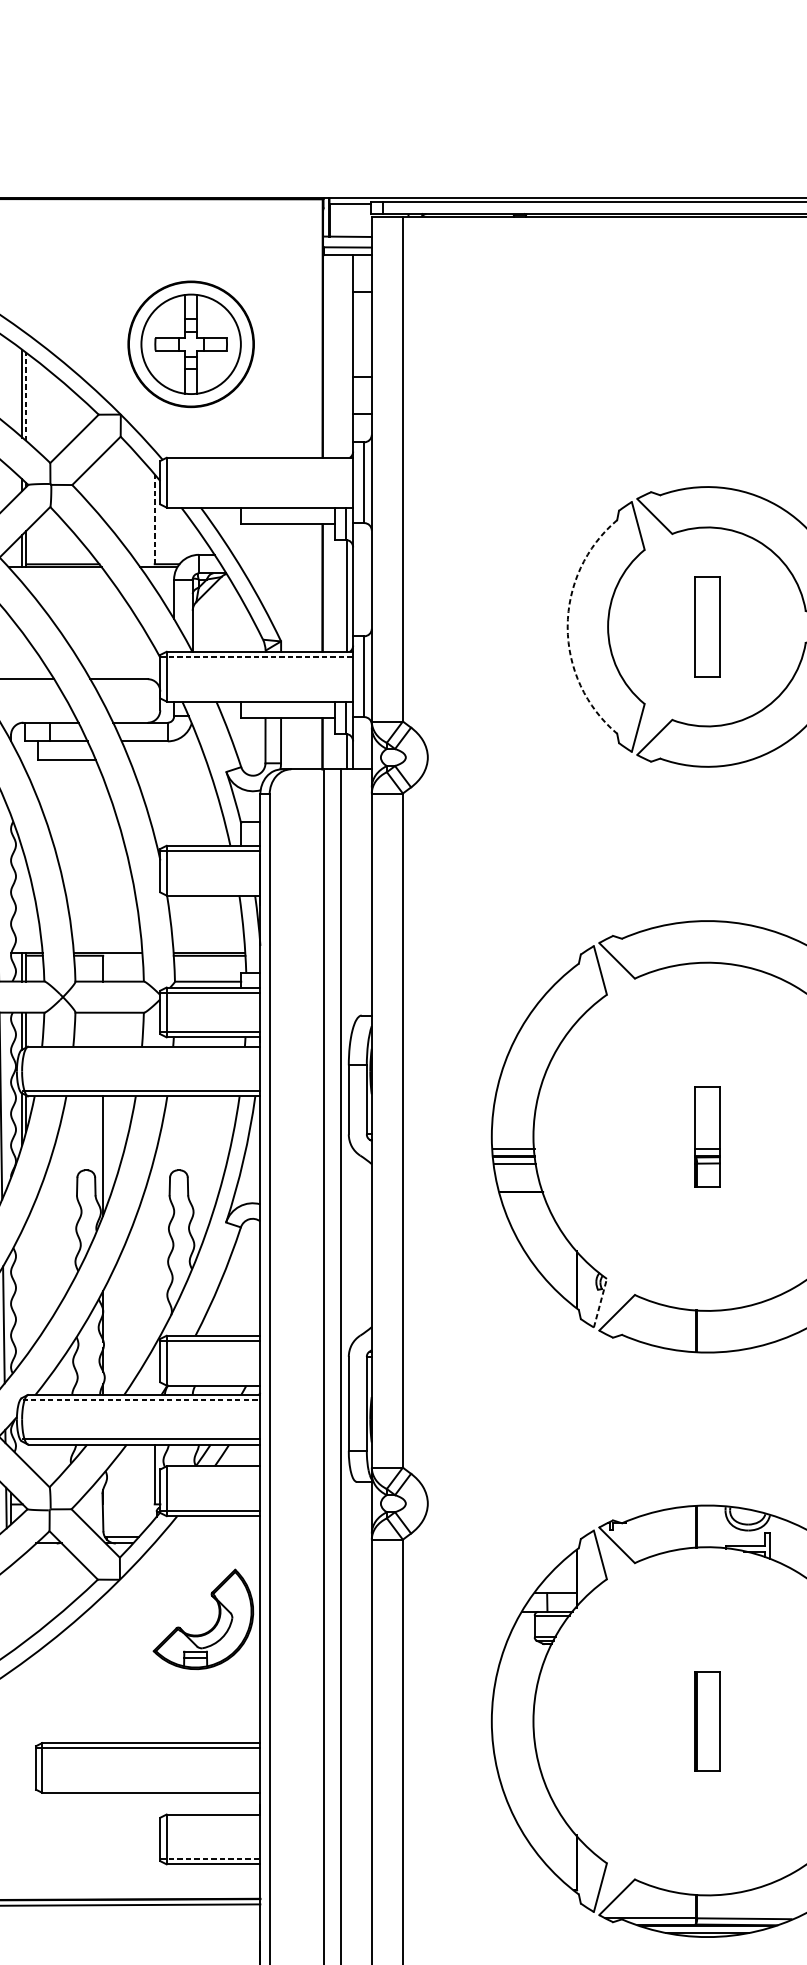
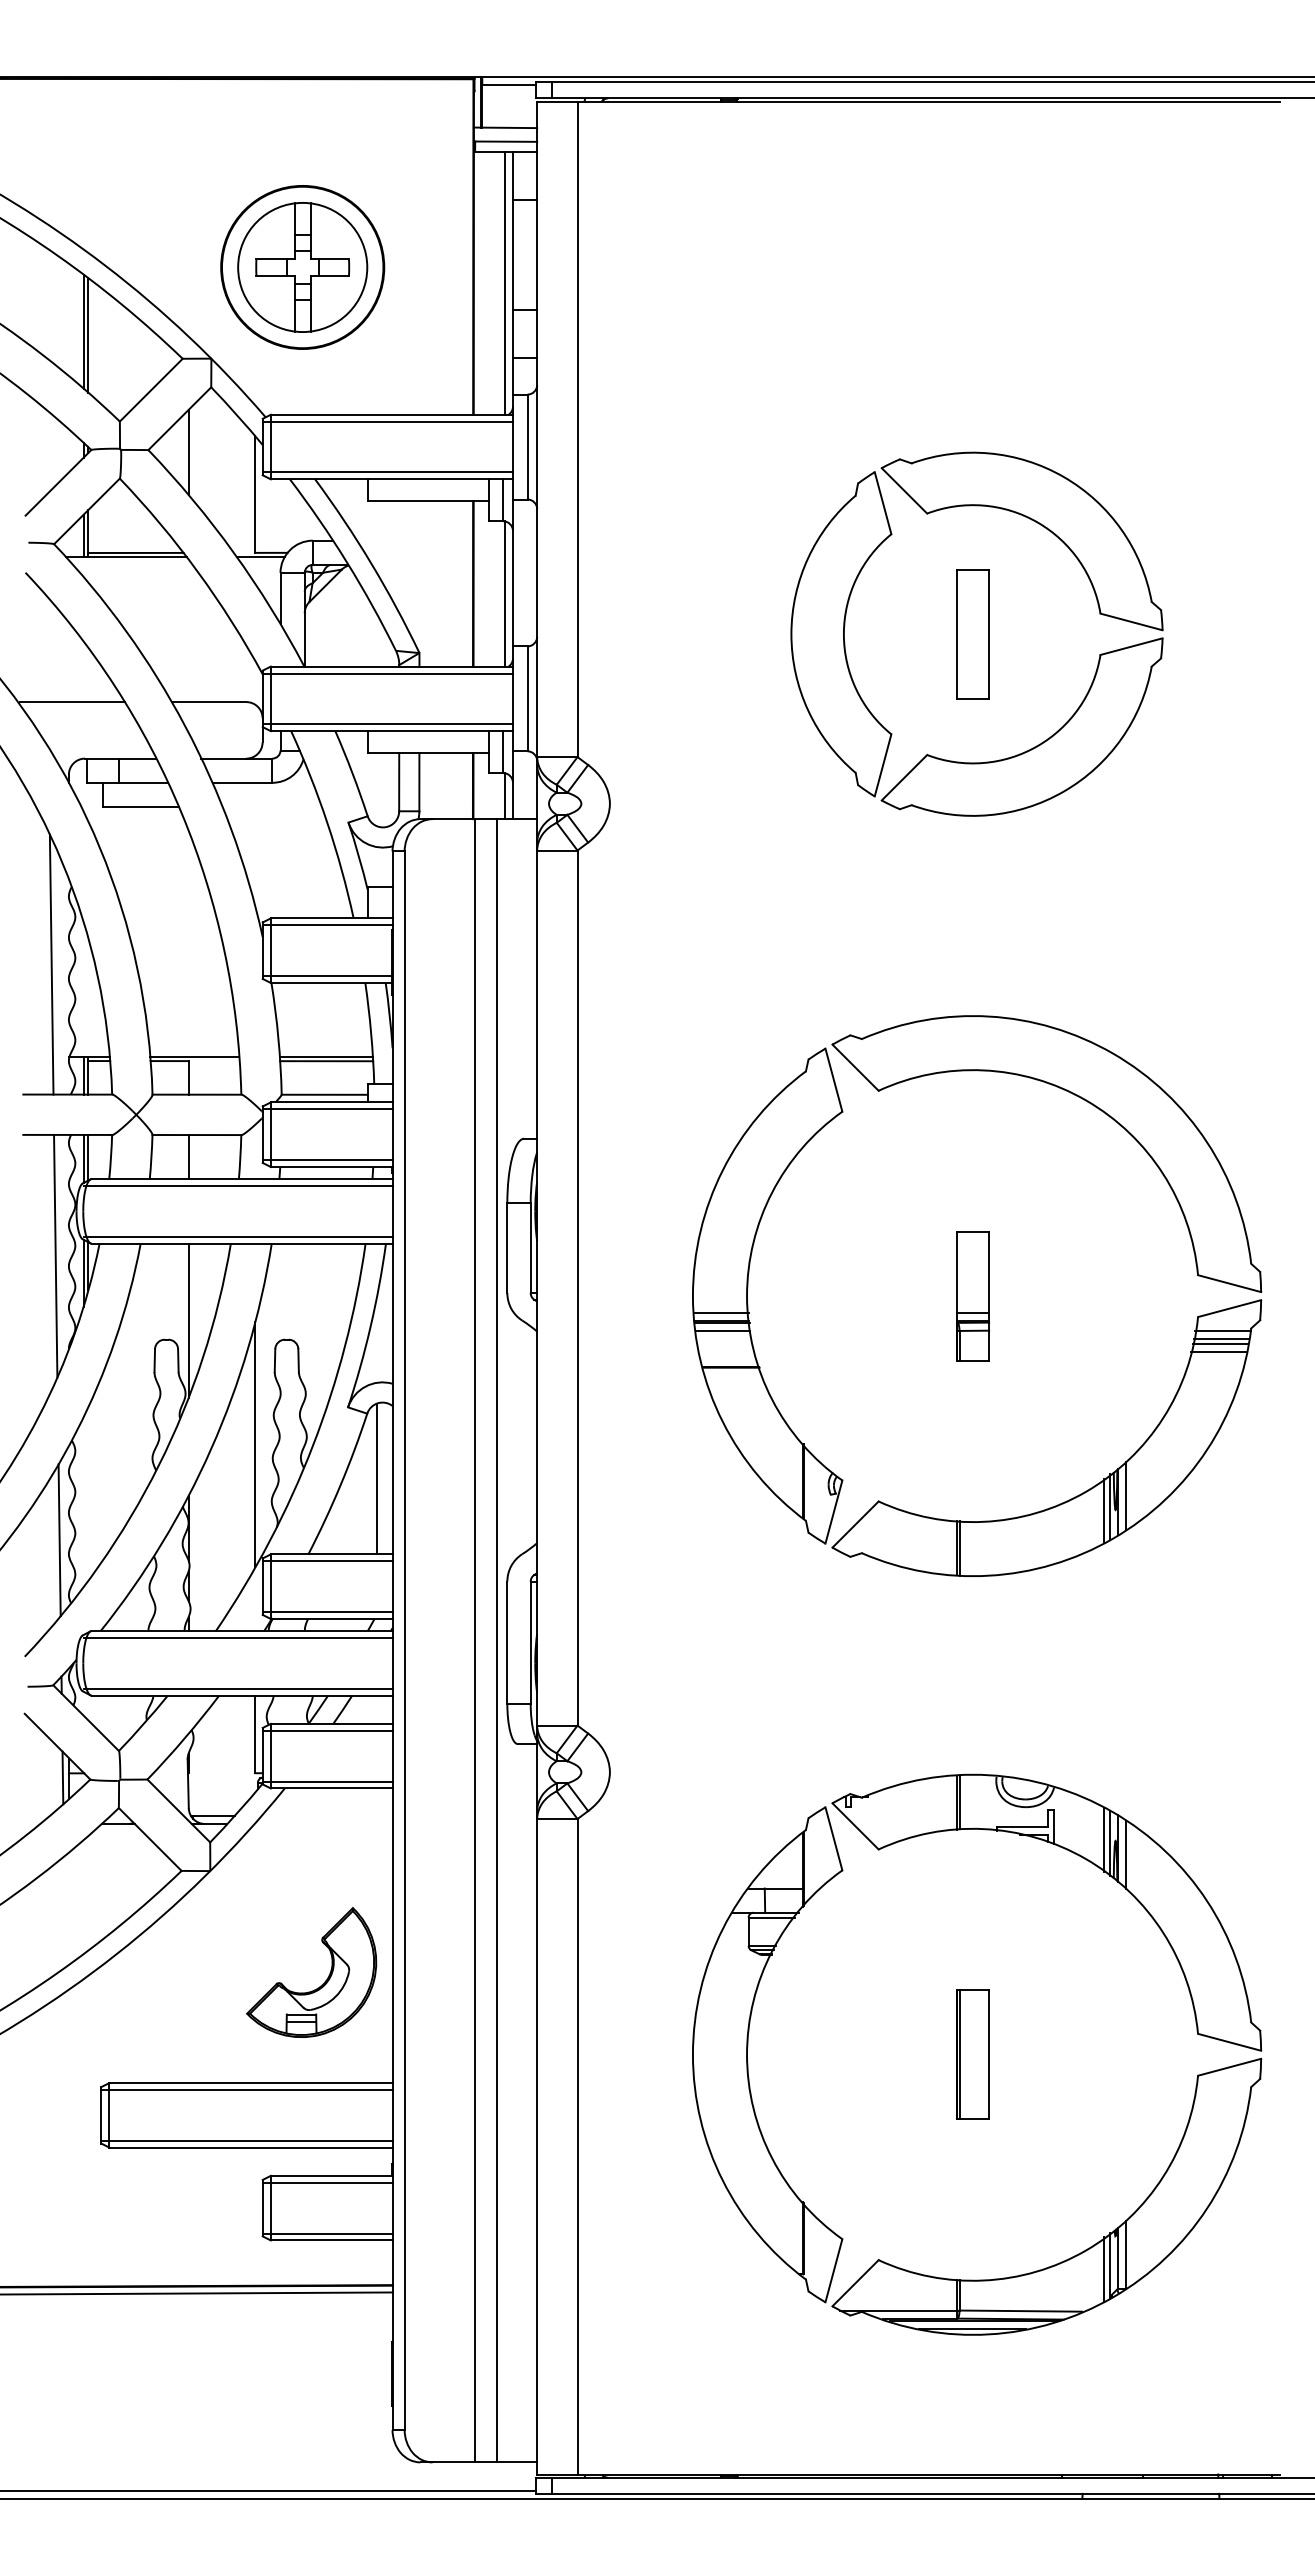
line: (346, 355) -> (504, 282), added
line: (26, 396) -> (88, 335), dashed -> solid
line: (256, 463) -> (387, 421), added
line: (103, 486) -> (188, 452), added
line: (256, 502) -> (387, 472), added
line: (154, 519) -> (255, 494), dashed -> solid
arc: (567, 627) -> (791, 634), dashed -> solid
line: (257, 657) -> (388, 673), dashed -> solid
line: (256, 696) -> (387, 724), added
line: (209, 890) -> (326, 976), added
line: (103, 1030) -> (188, 1157), added
line: (140, 1052) -> (237, 1186), added
line: (154, 1251) -> (255, 1444), added
line: (248, 1277) -> (376, 1478), added
line: (600, 1303) -> (833, 1512), dashed -> solid
line: (210, 1380) -> (327, 1612), added
line: (141, 1400) -> (238, 1638), dashed -> solid
line: (210, 1471) -> (327, 1730), added
part: (213, 1626) -> (324, 1981), moved
line: (147, 1787) -> (246, 2140), added
line: (210, 1819) -> (327, 2182), added
line: (210, 1858) -> (327, 2233), dashed -> solid

